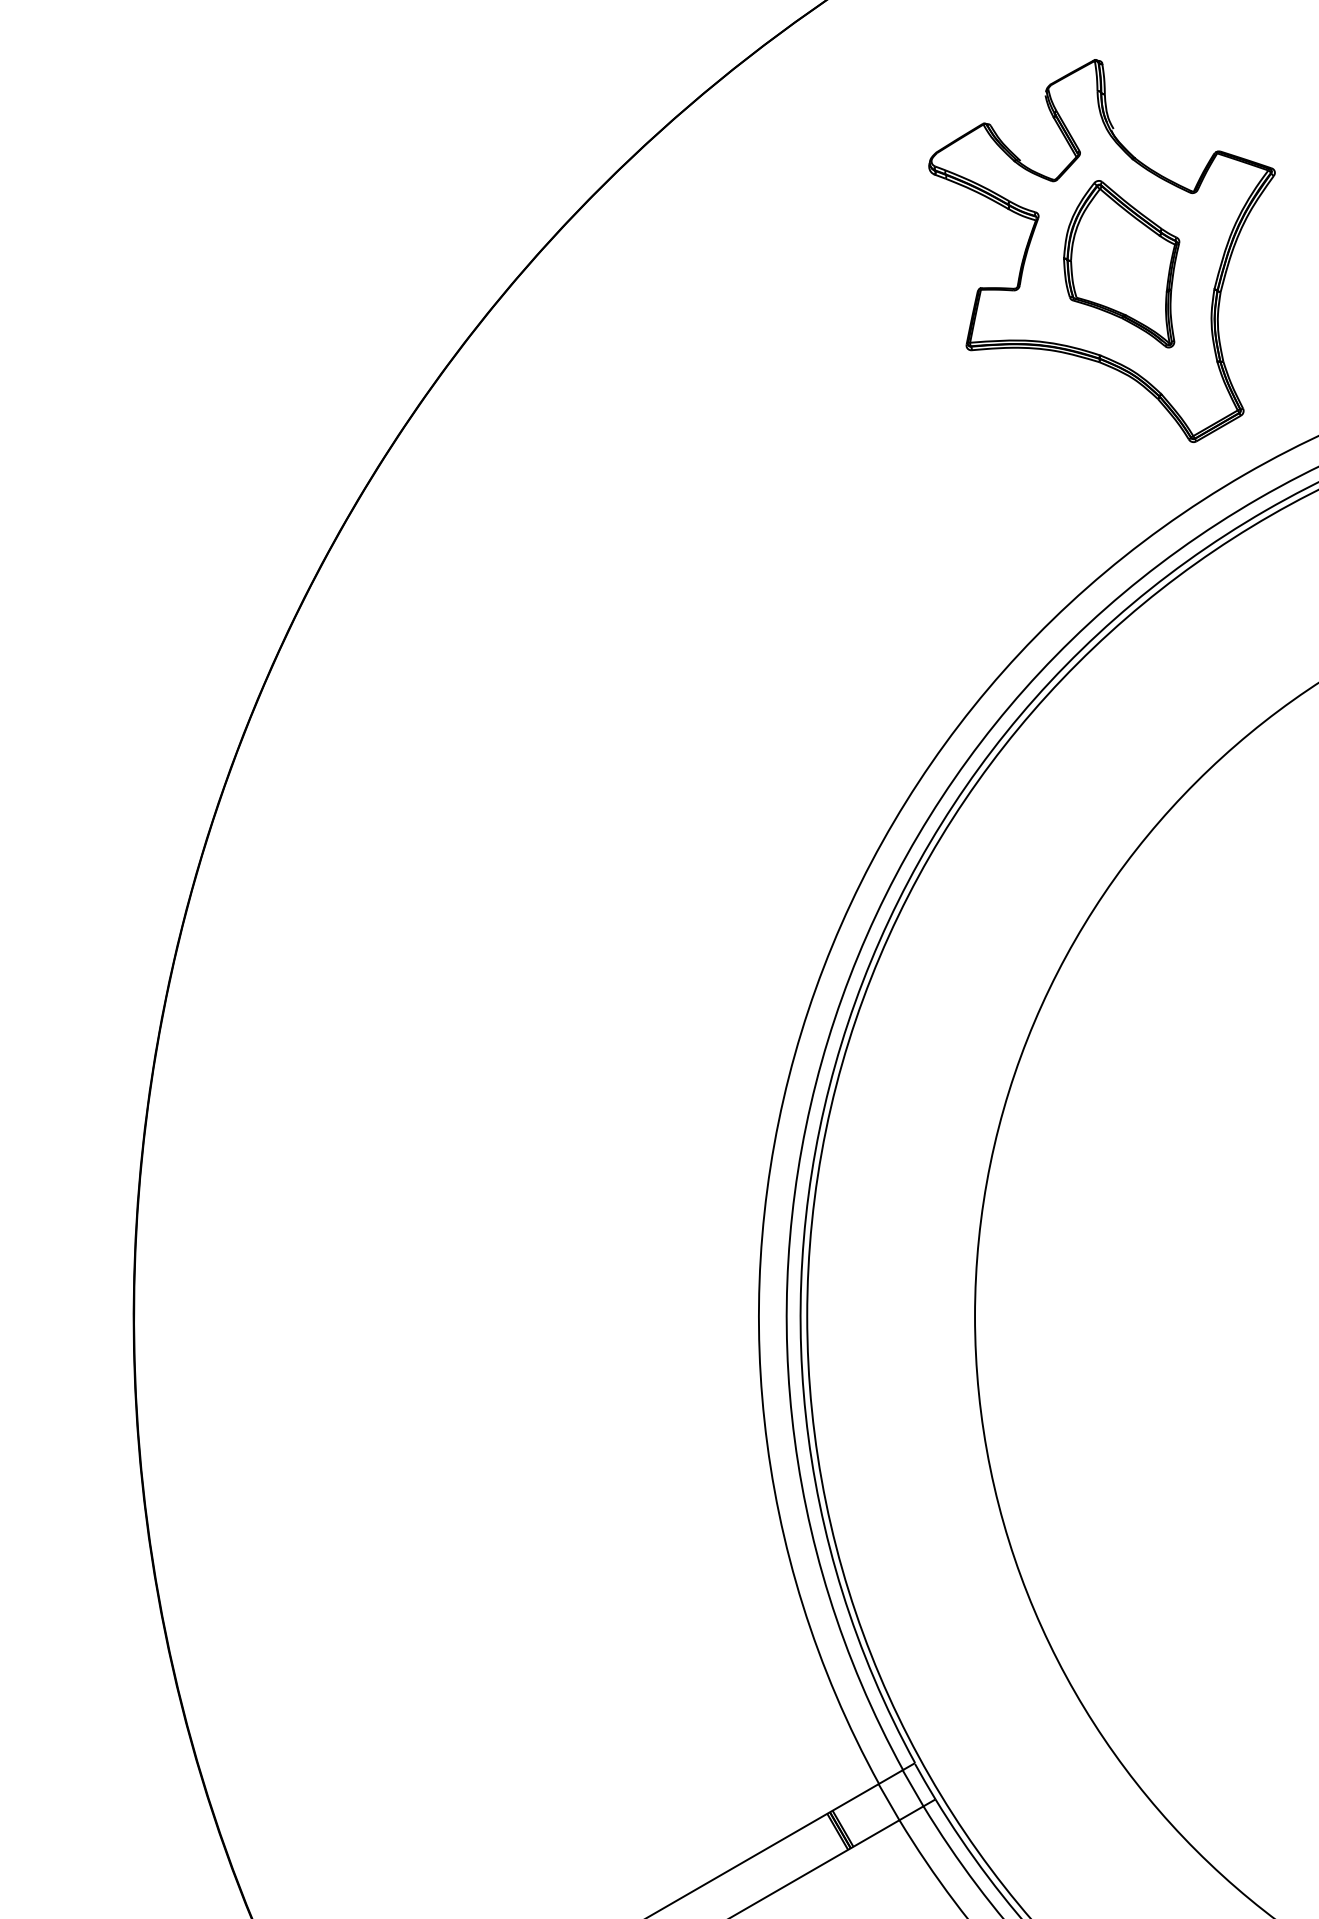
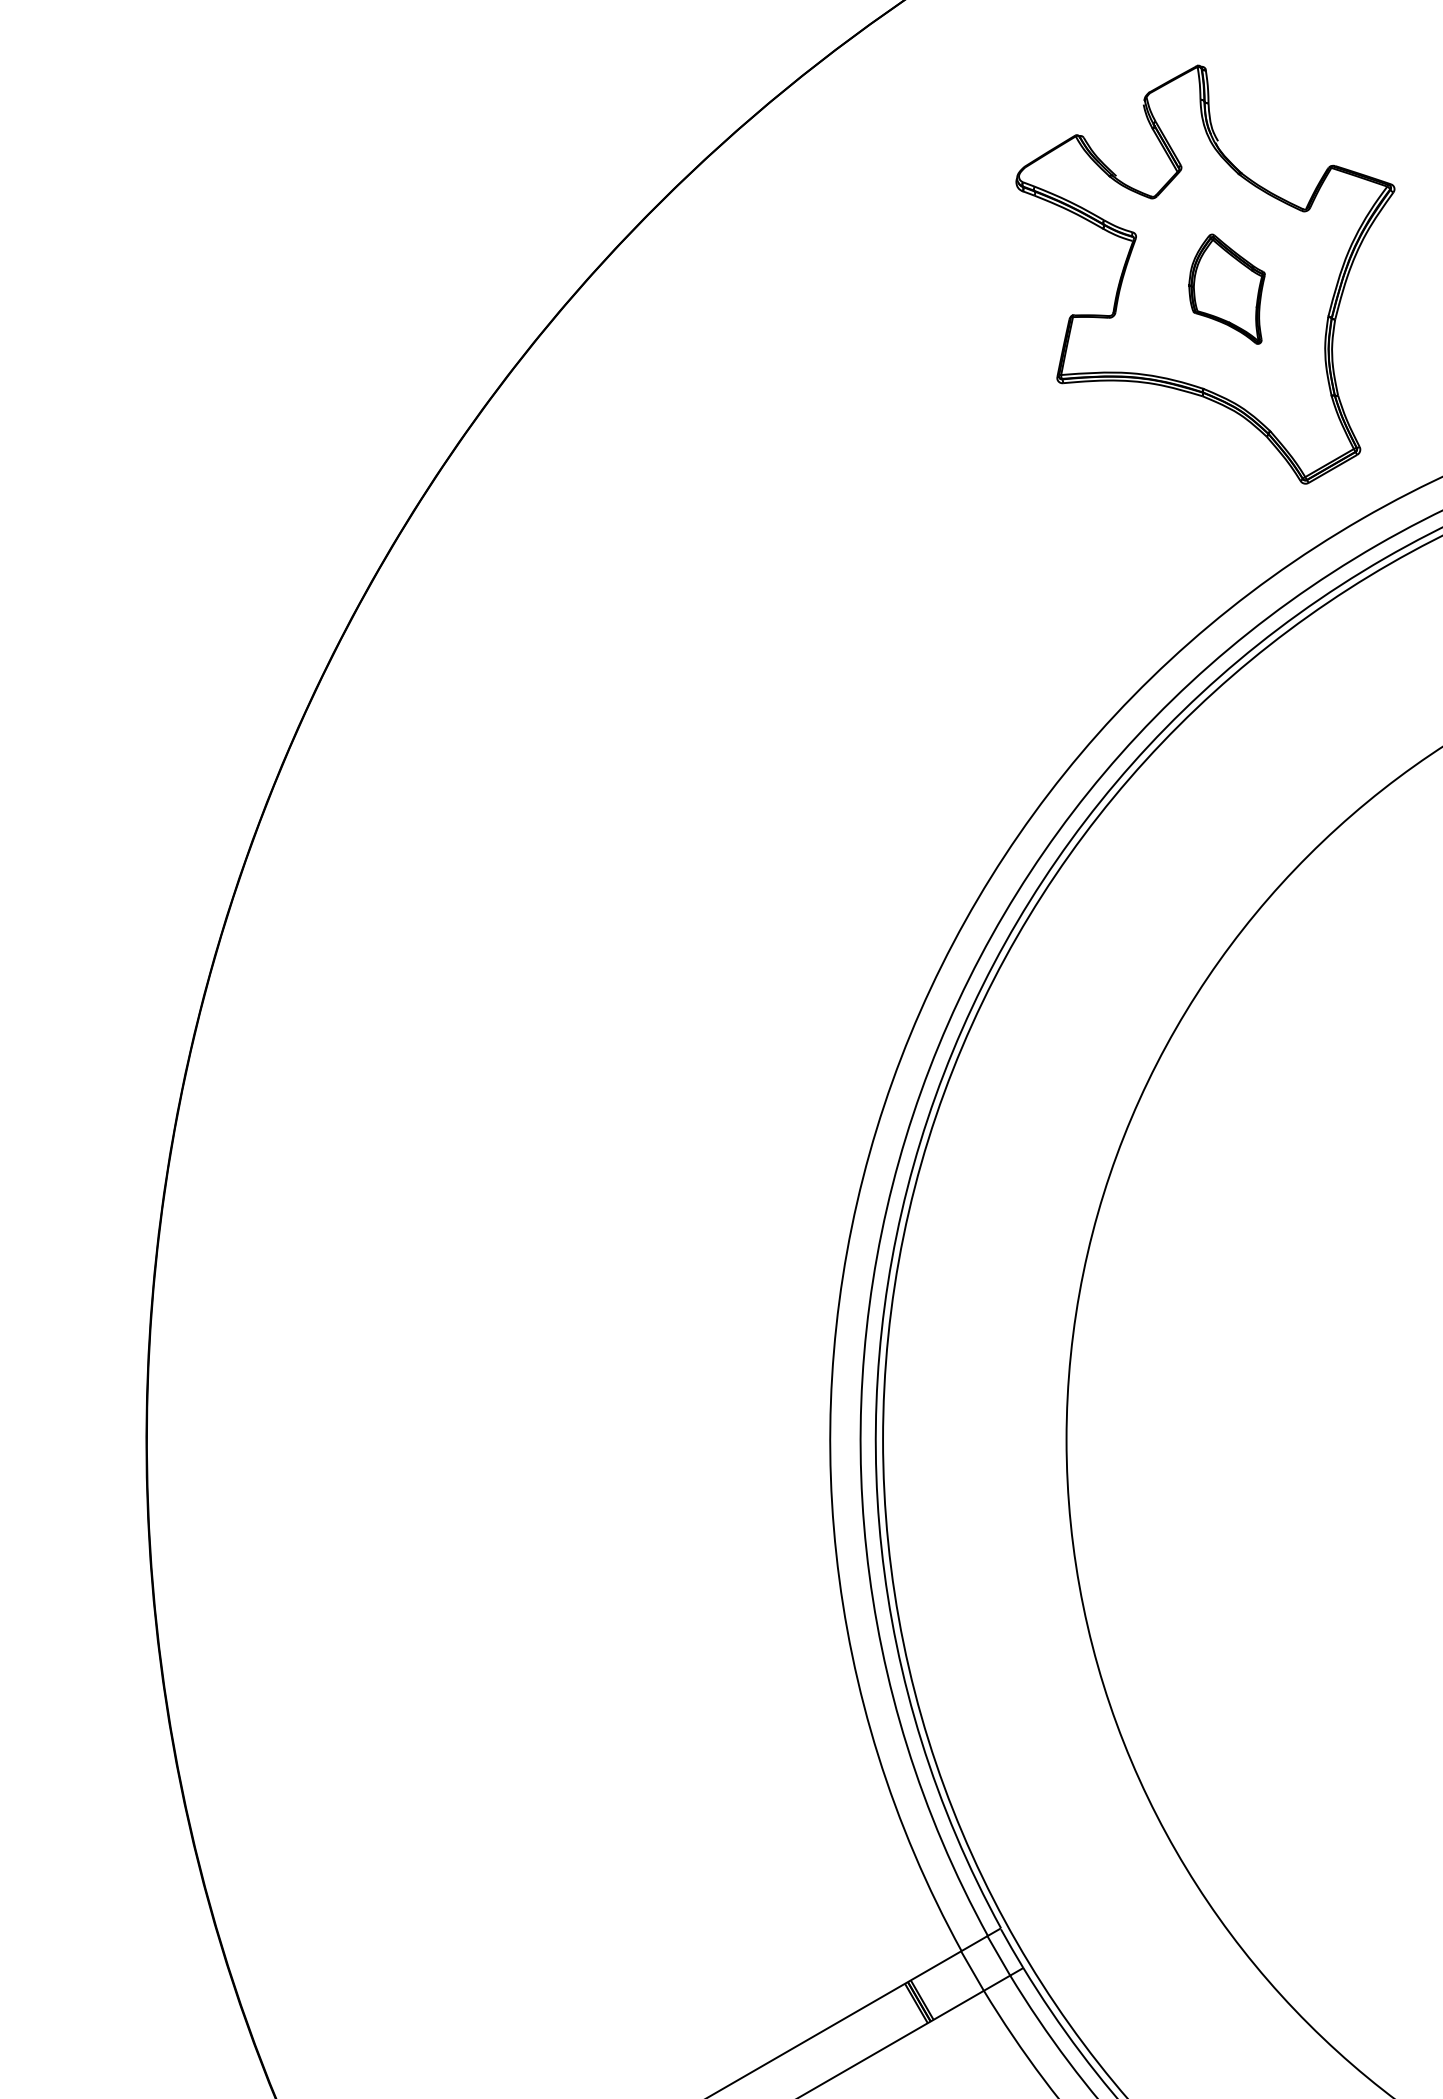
part: (1121, 264) -> (1226, 289), size x0.6

